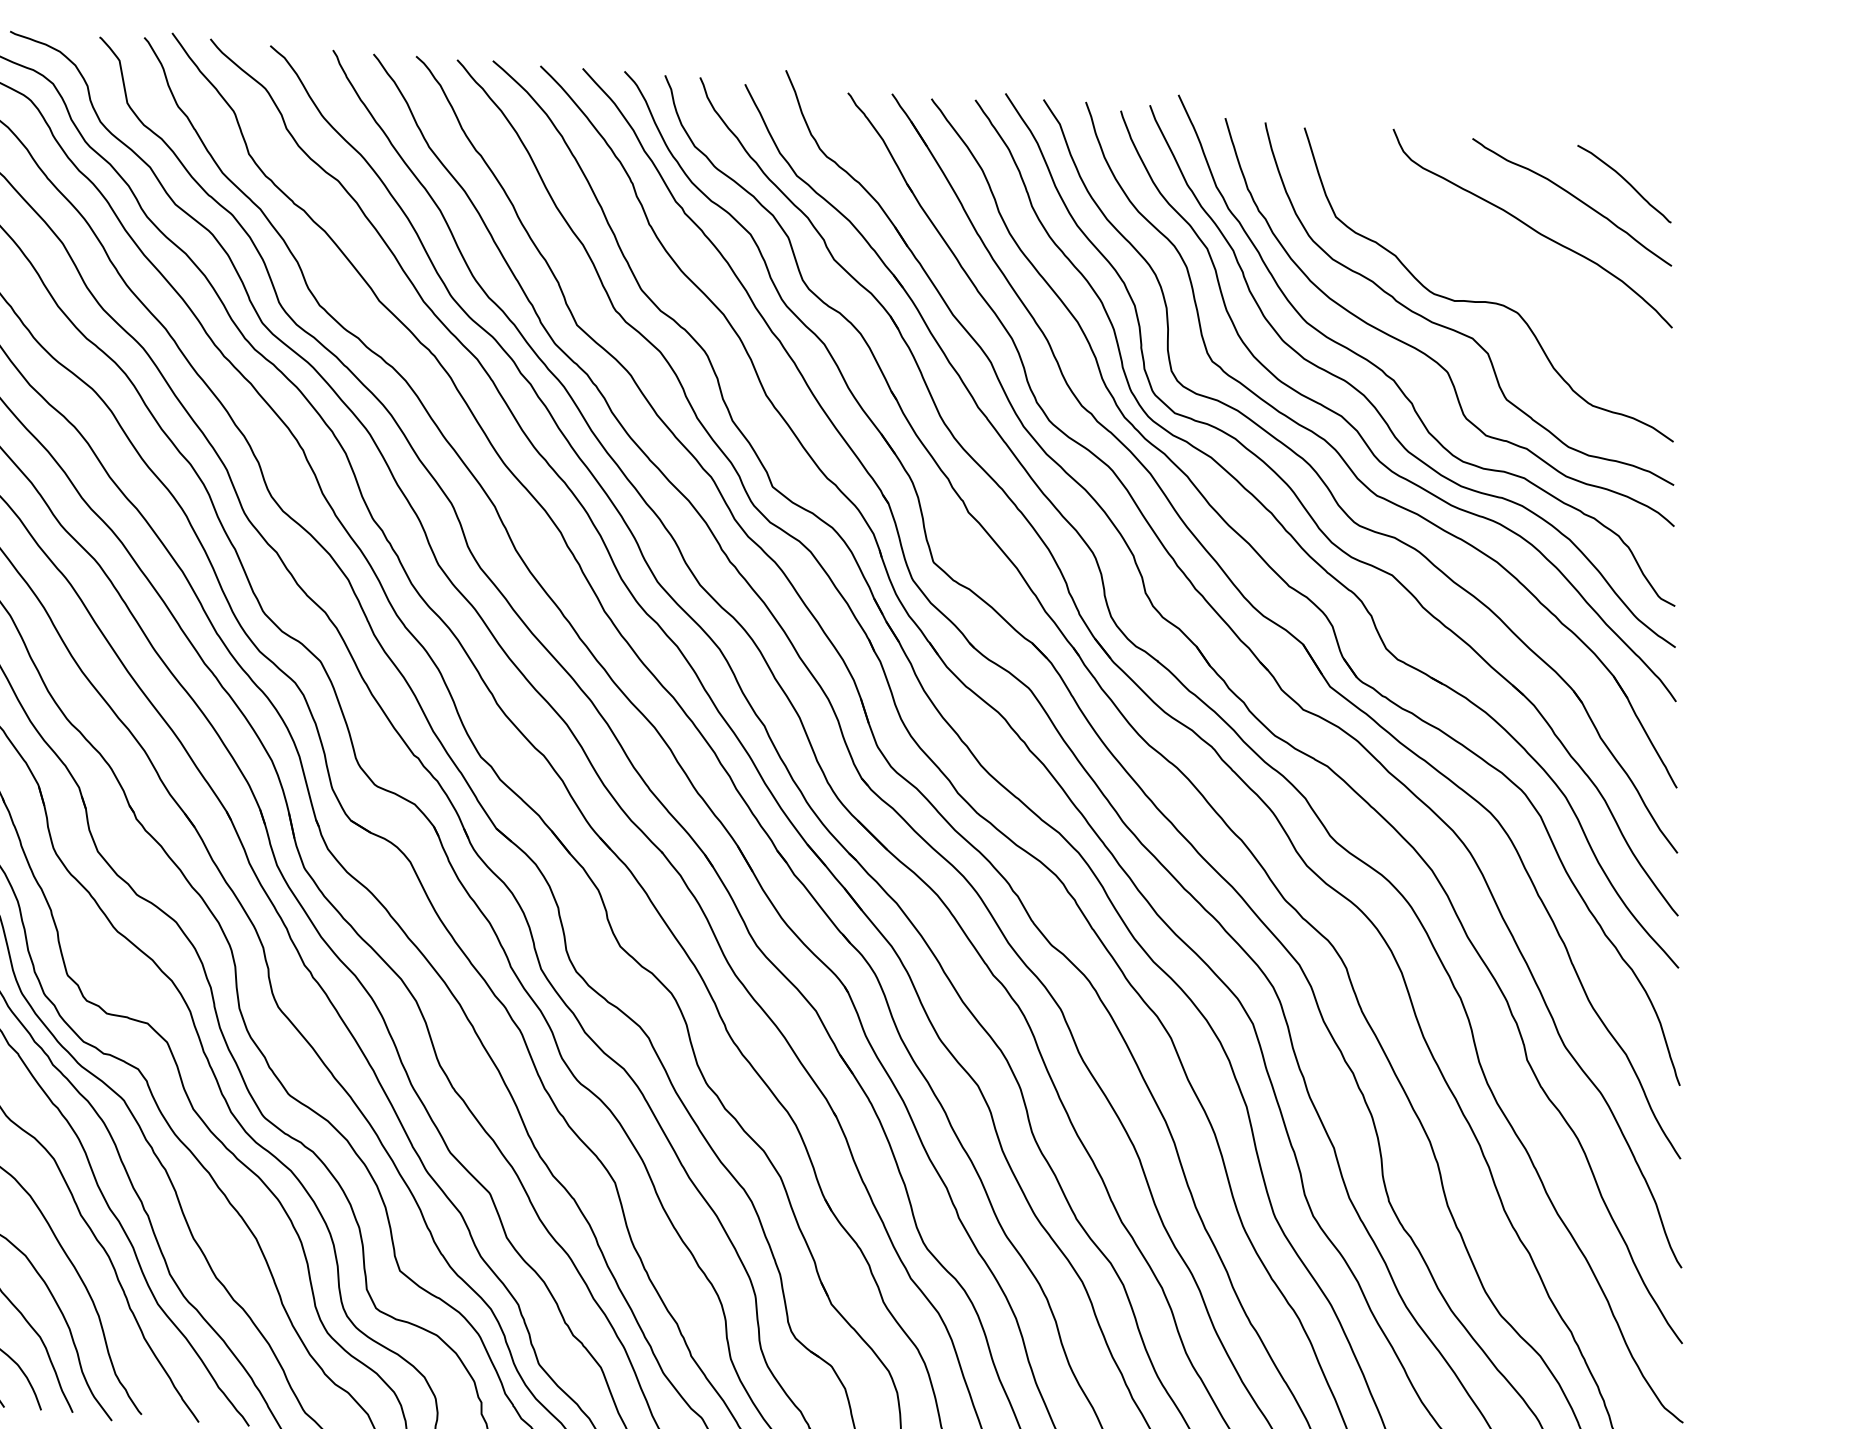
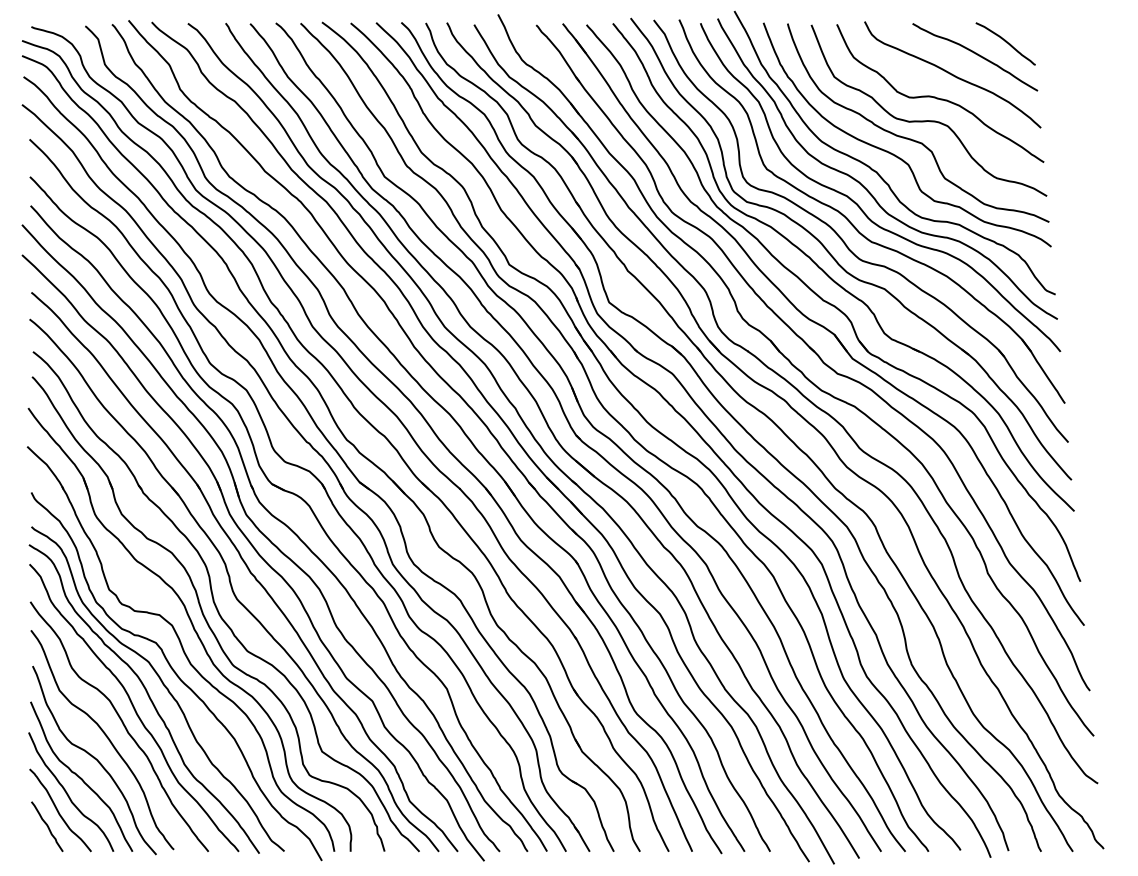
curve: (1506, 264) -> (938, 97), added

